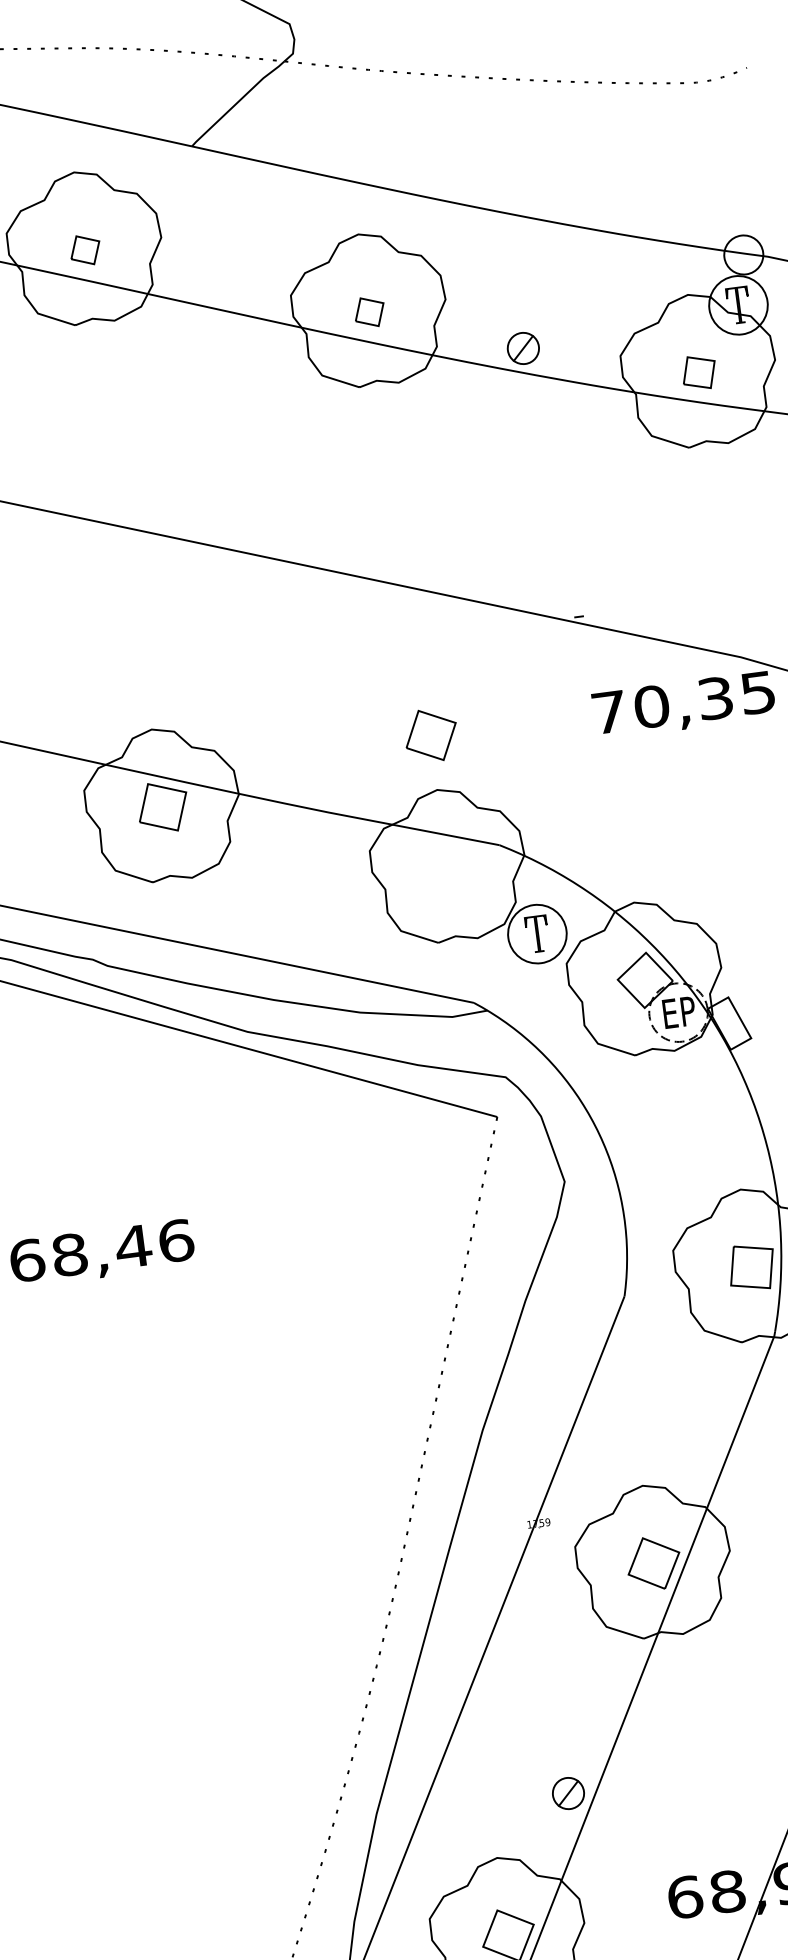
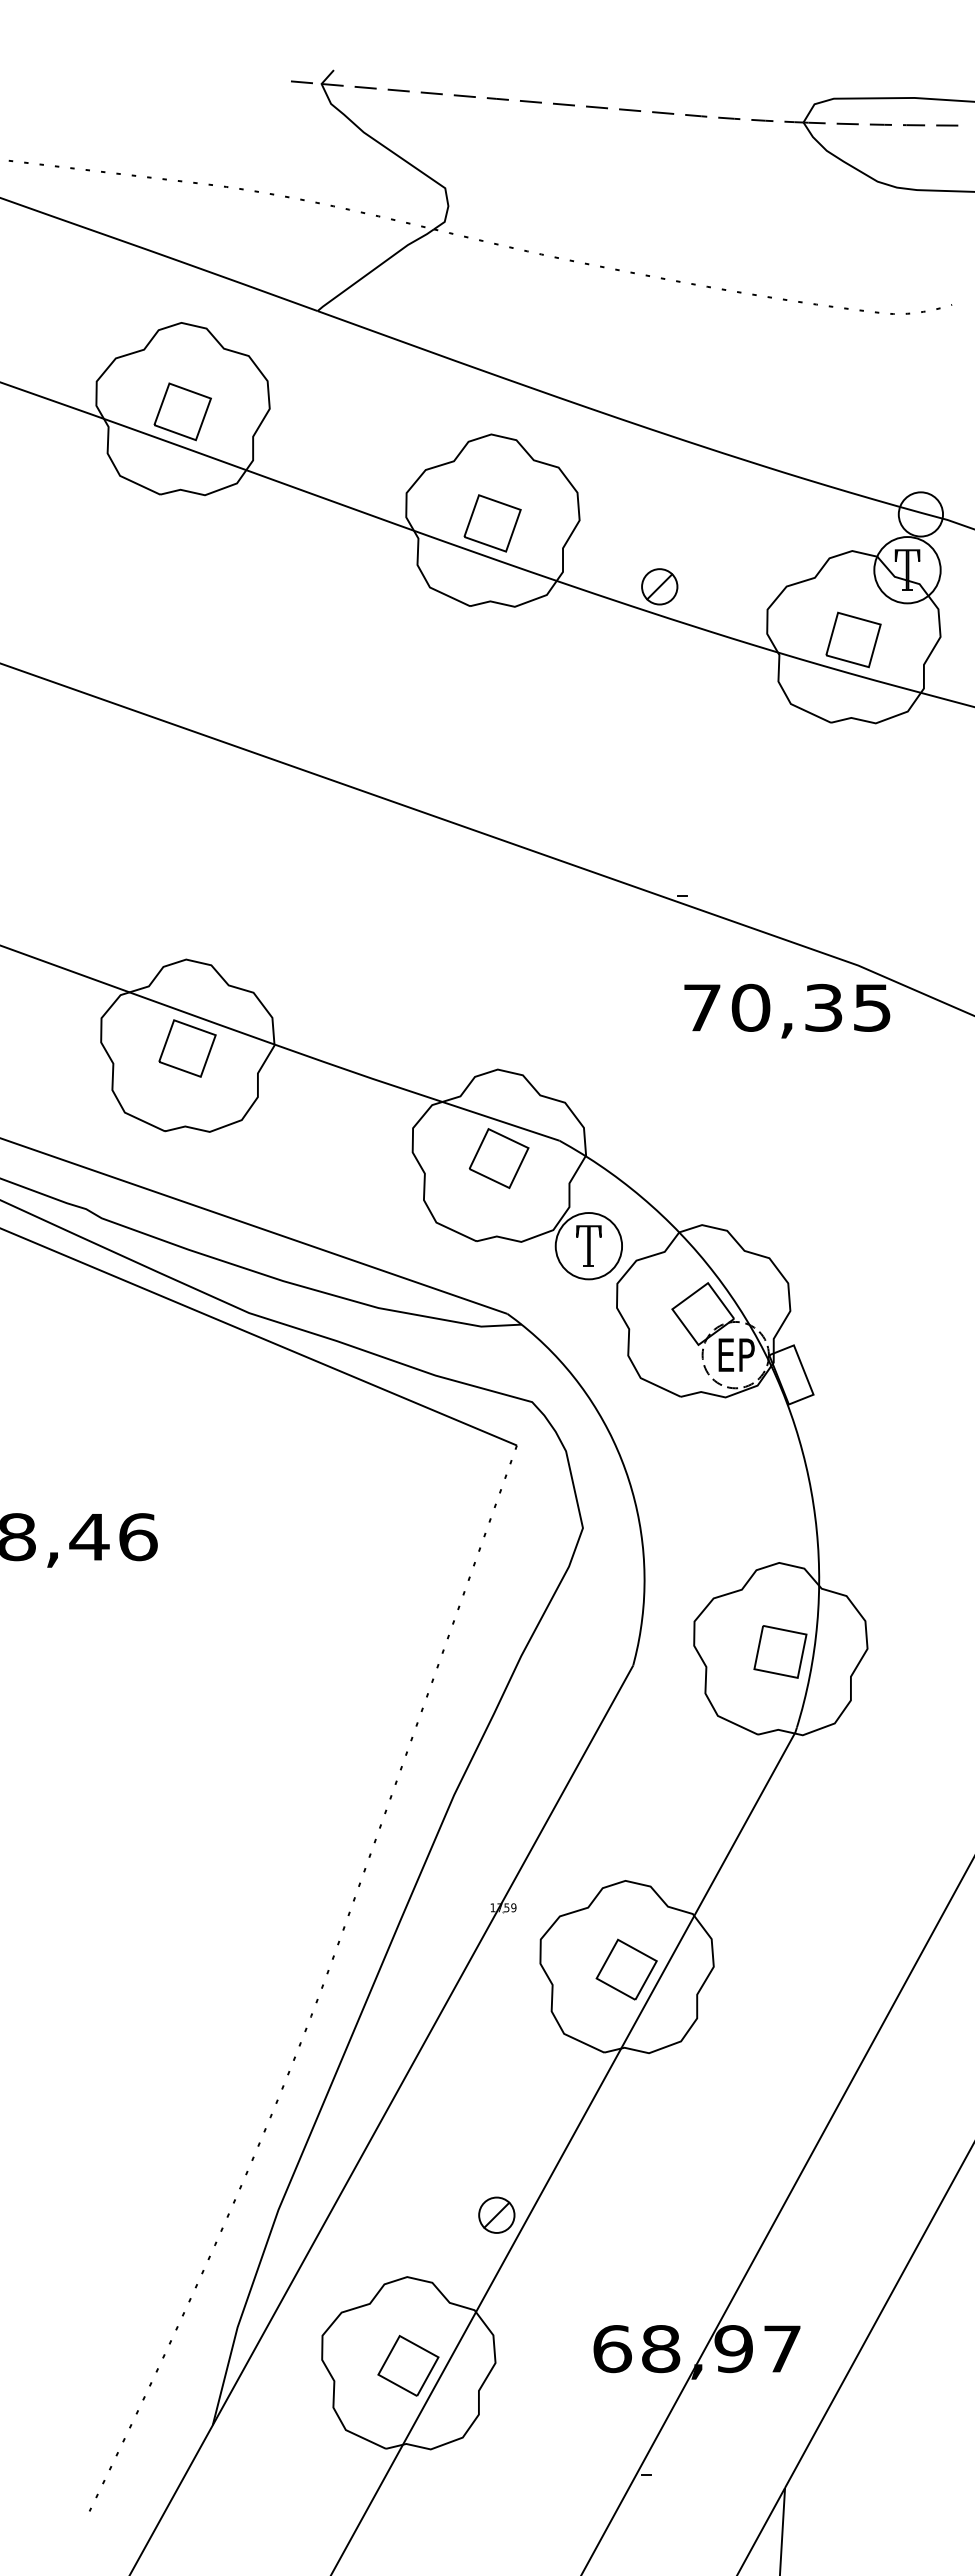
part: (85, 249) -> (182, 411), size x1.67
part: (369, 312) -> (492, 523), size x1.67
part: (699, 372) -> (853, 639), size x1.43
part: (430, 735) -> (498, 1158), moved

